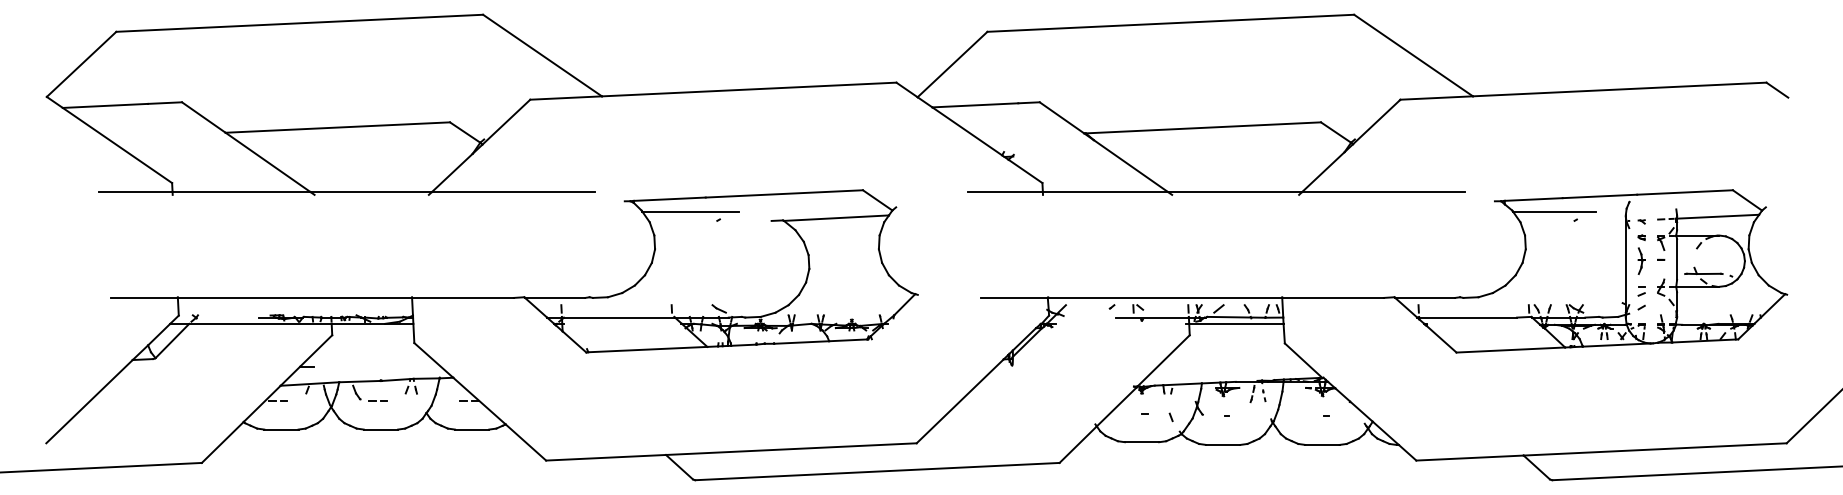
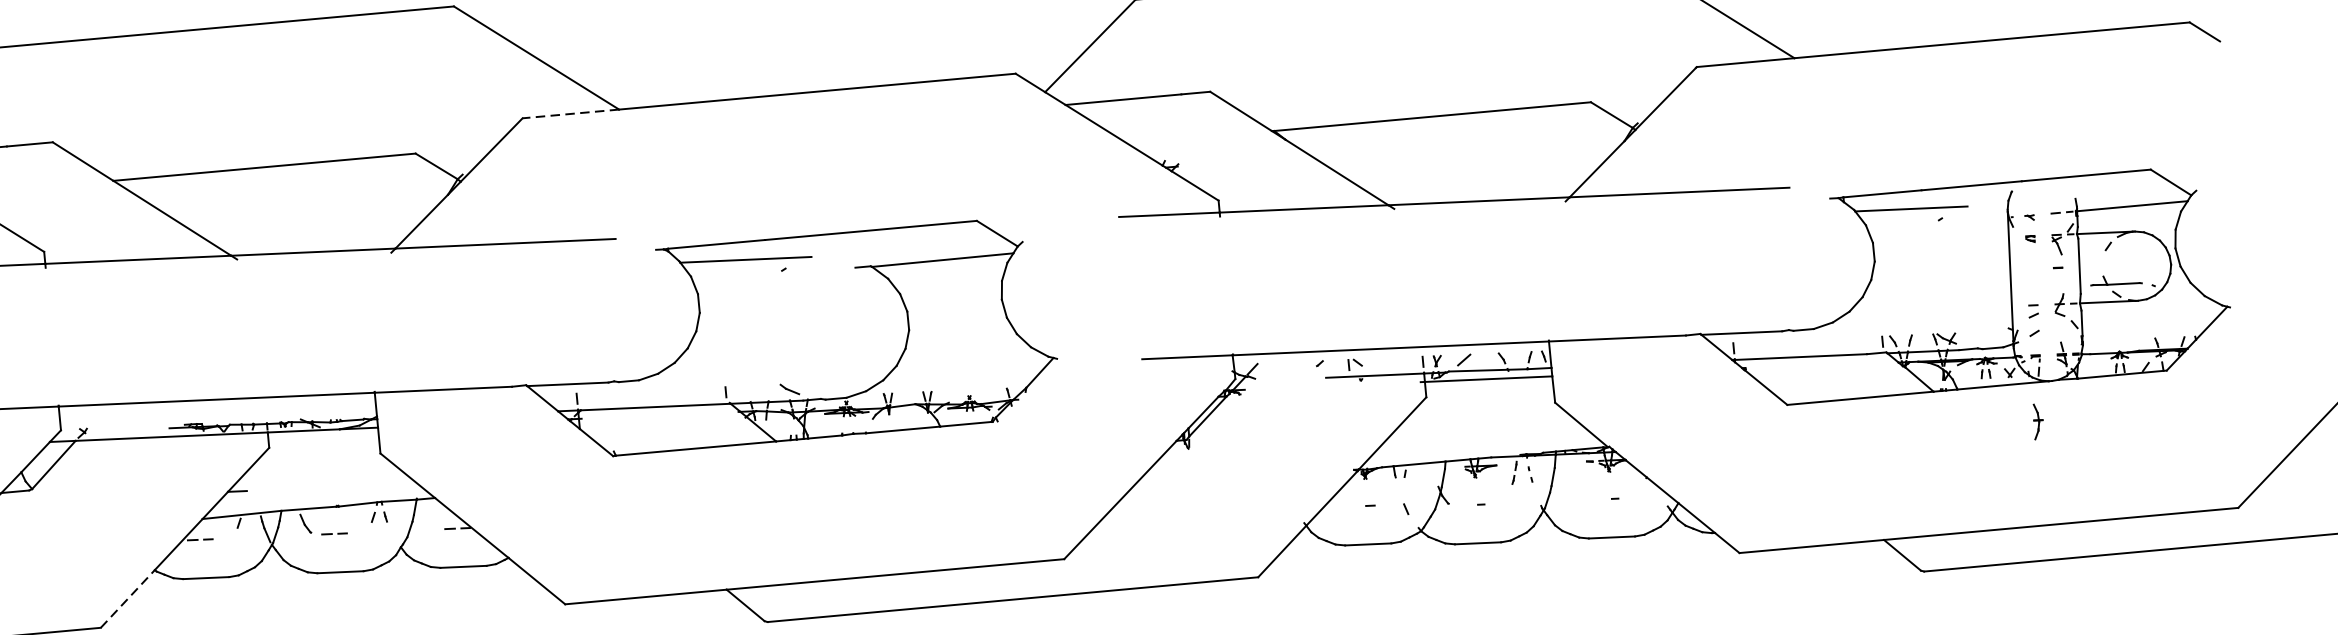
line: (566, 98) -> (571, 114), solid -> dashed
part: (1641, 260) -> (2038, 420), moved
line: (223, 442) -> (128, 598), solid -> dashed

